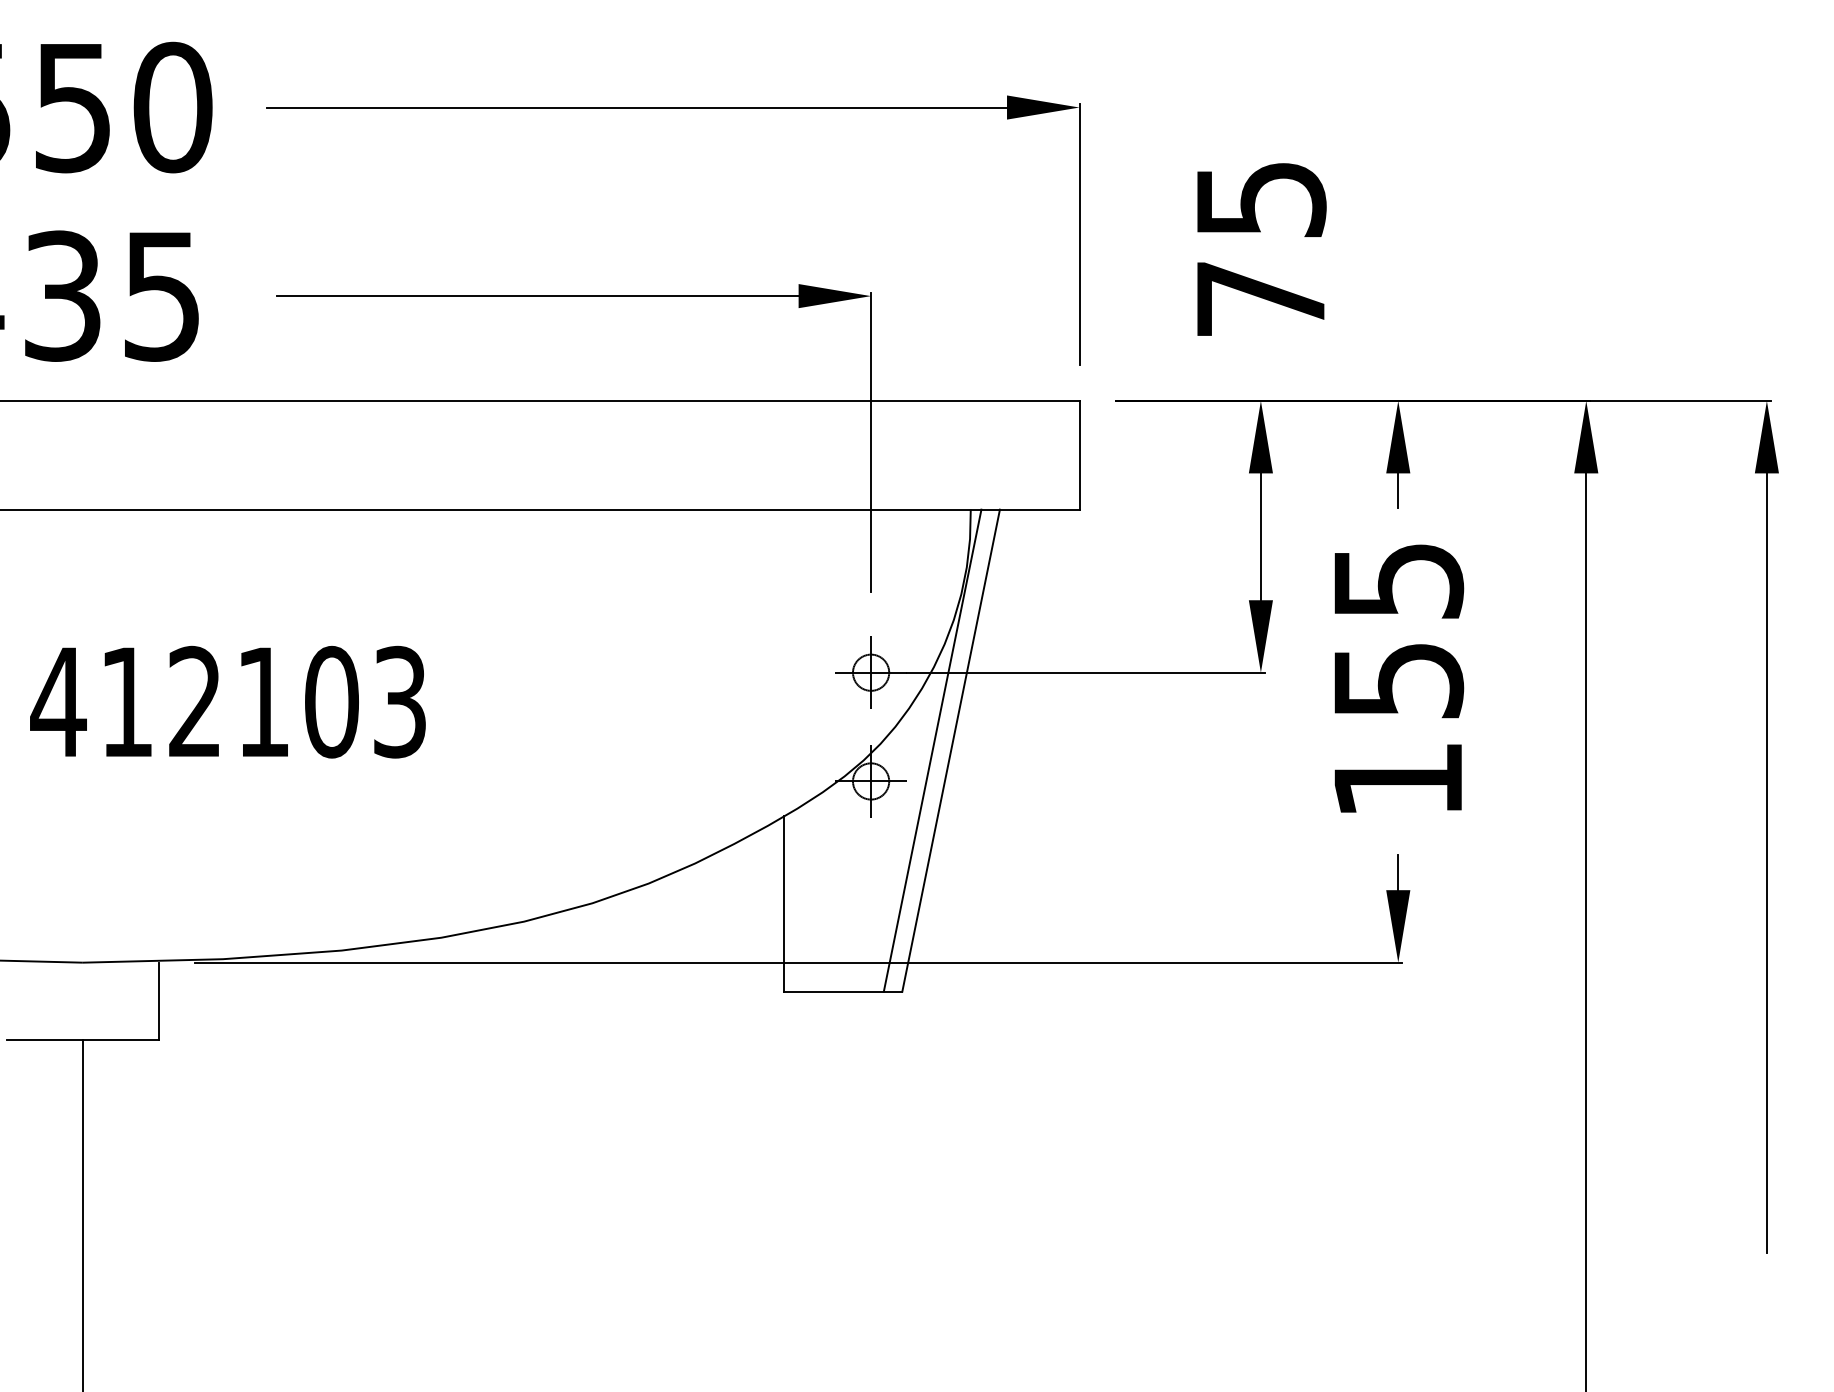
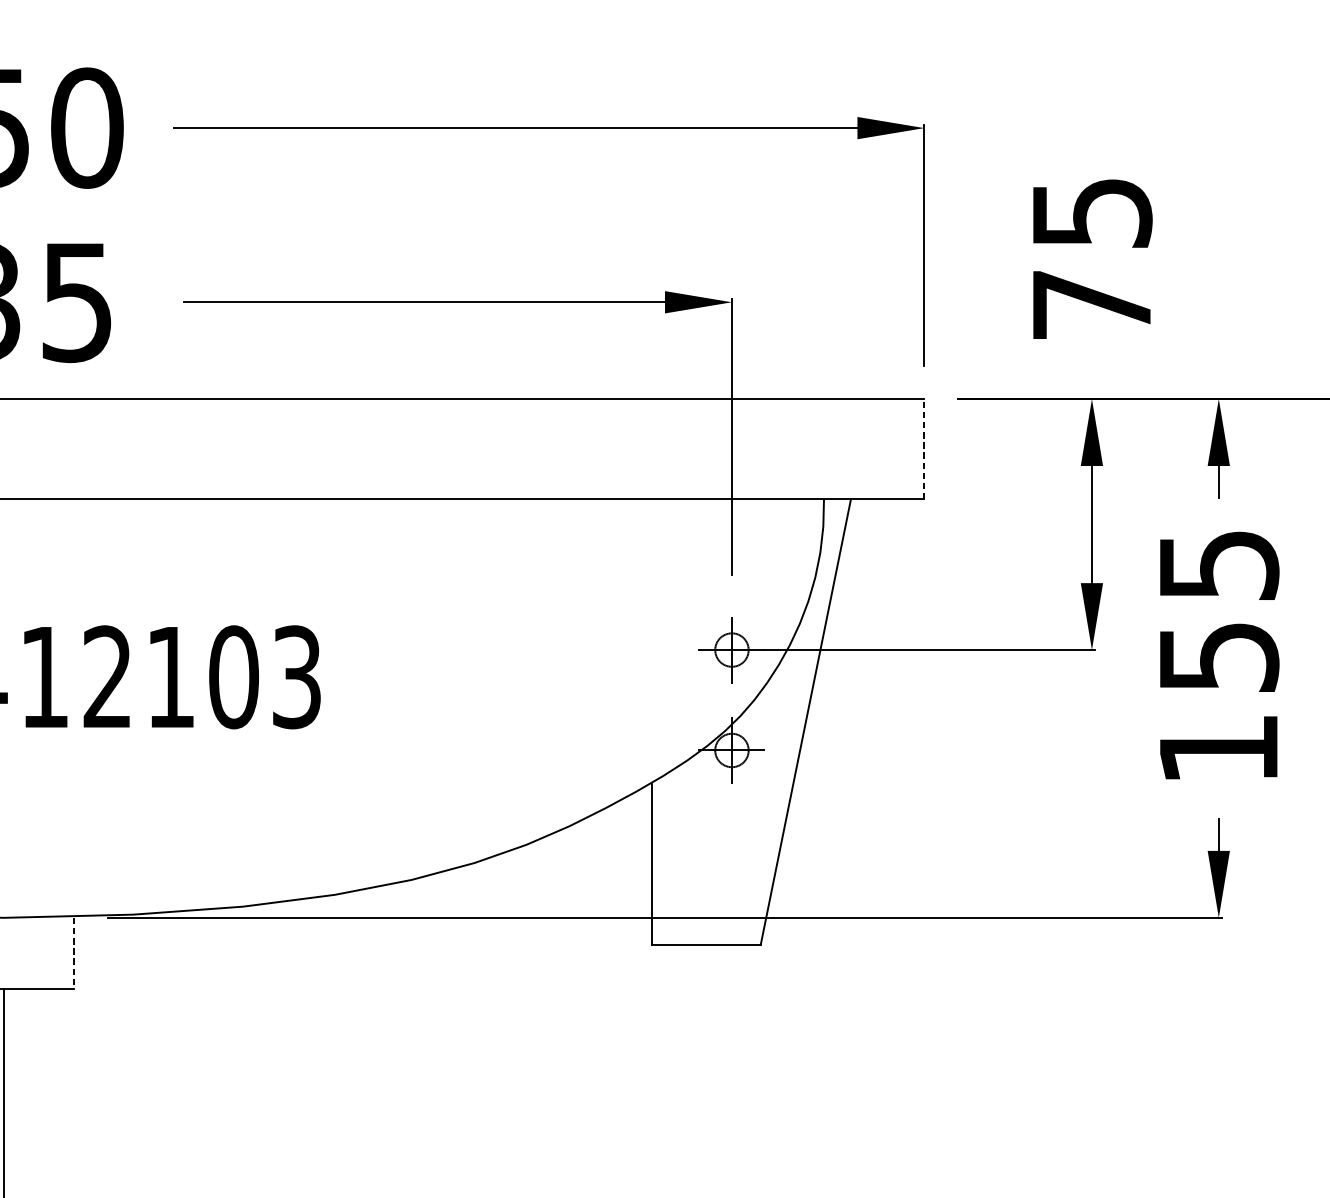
line: (1079, 454) -> (924, 448), solid -> dashed
line: (932, 750) -> (788, 721), removed
line: (158, 1001) -> (73, 953), solid -> dashed

